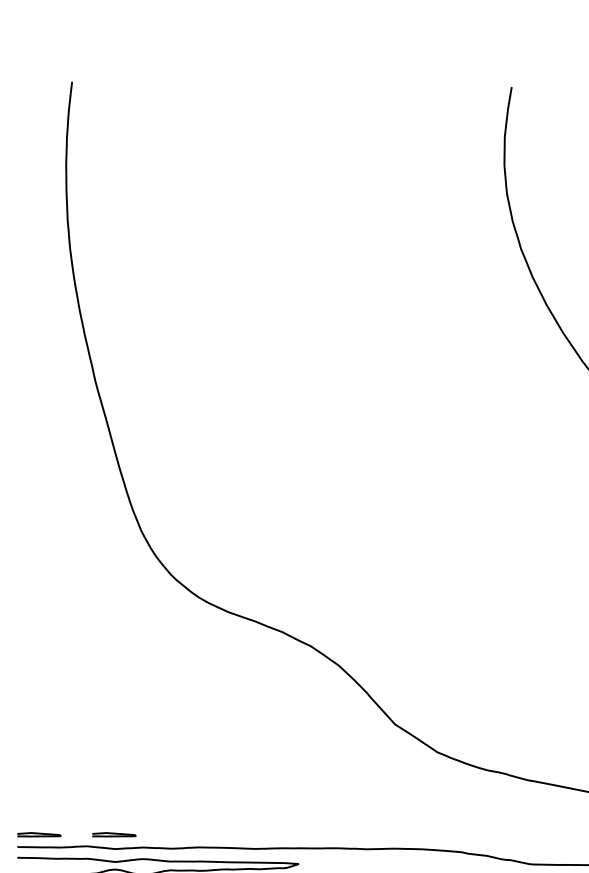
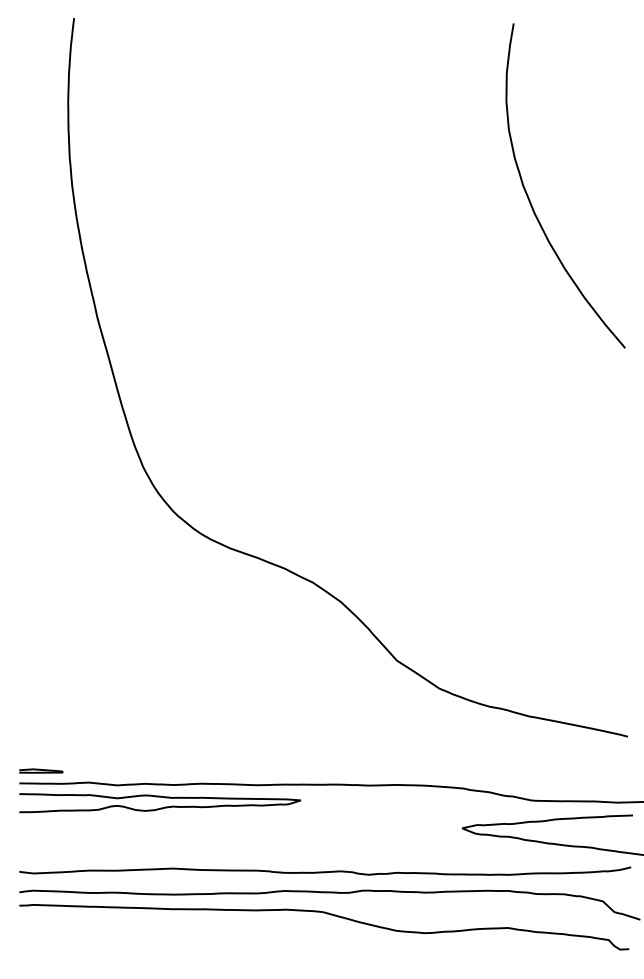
part: (114, 834) -> (116, 770), removed

